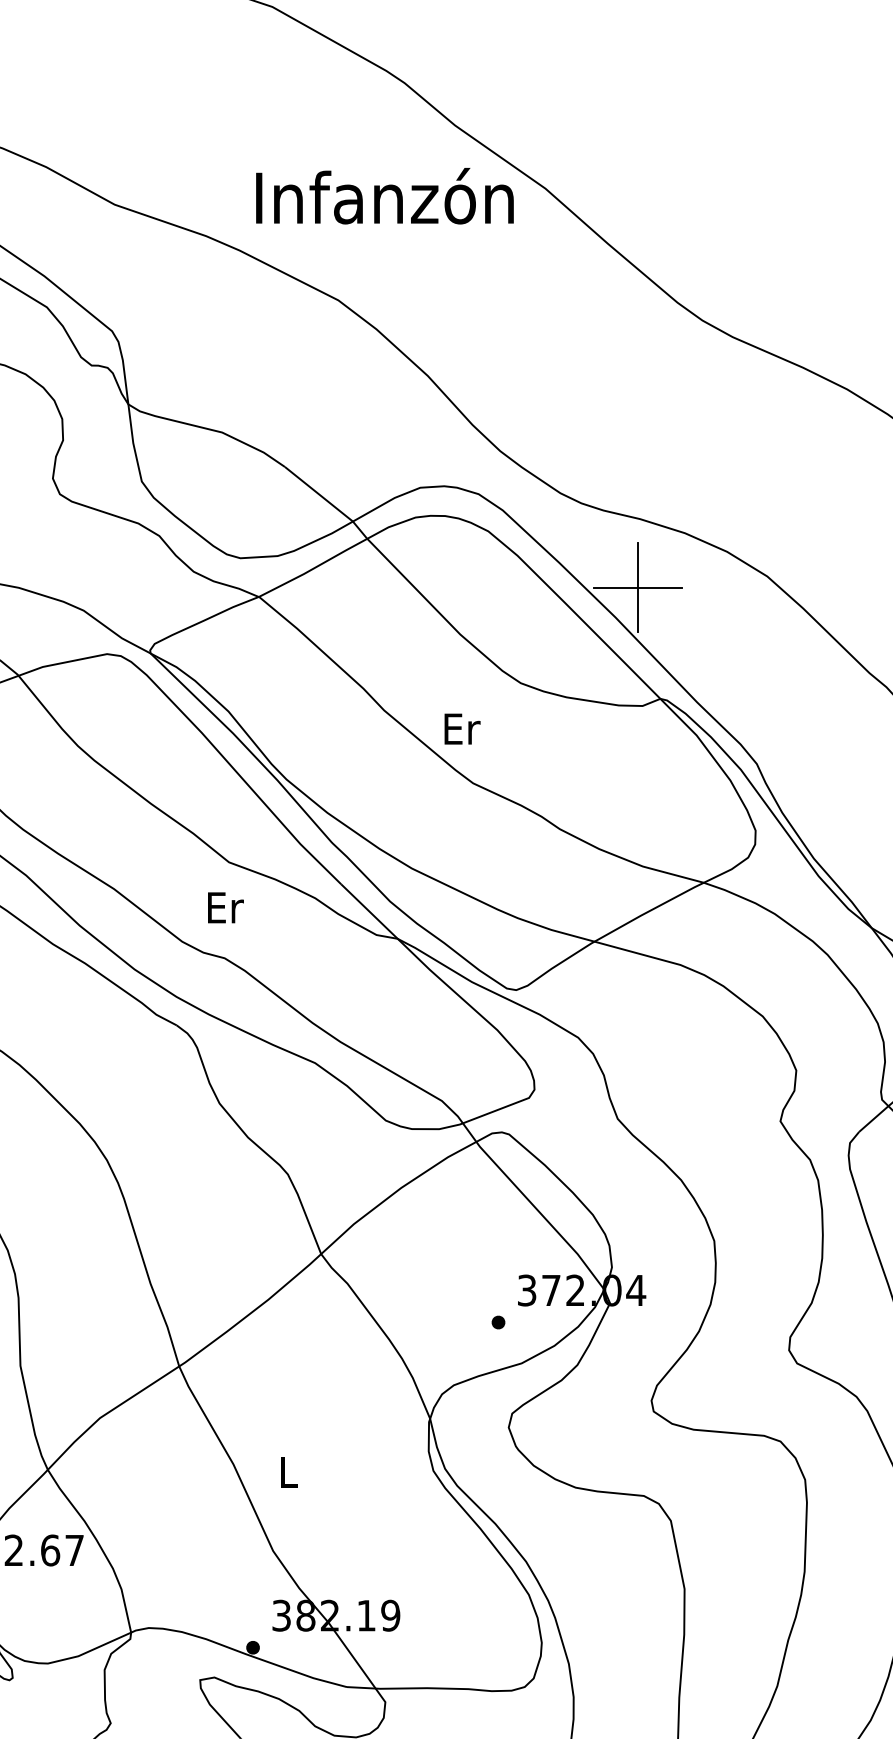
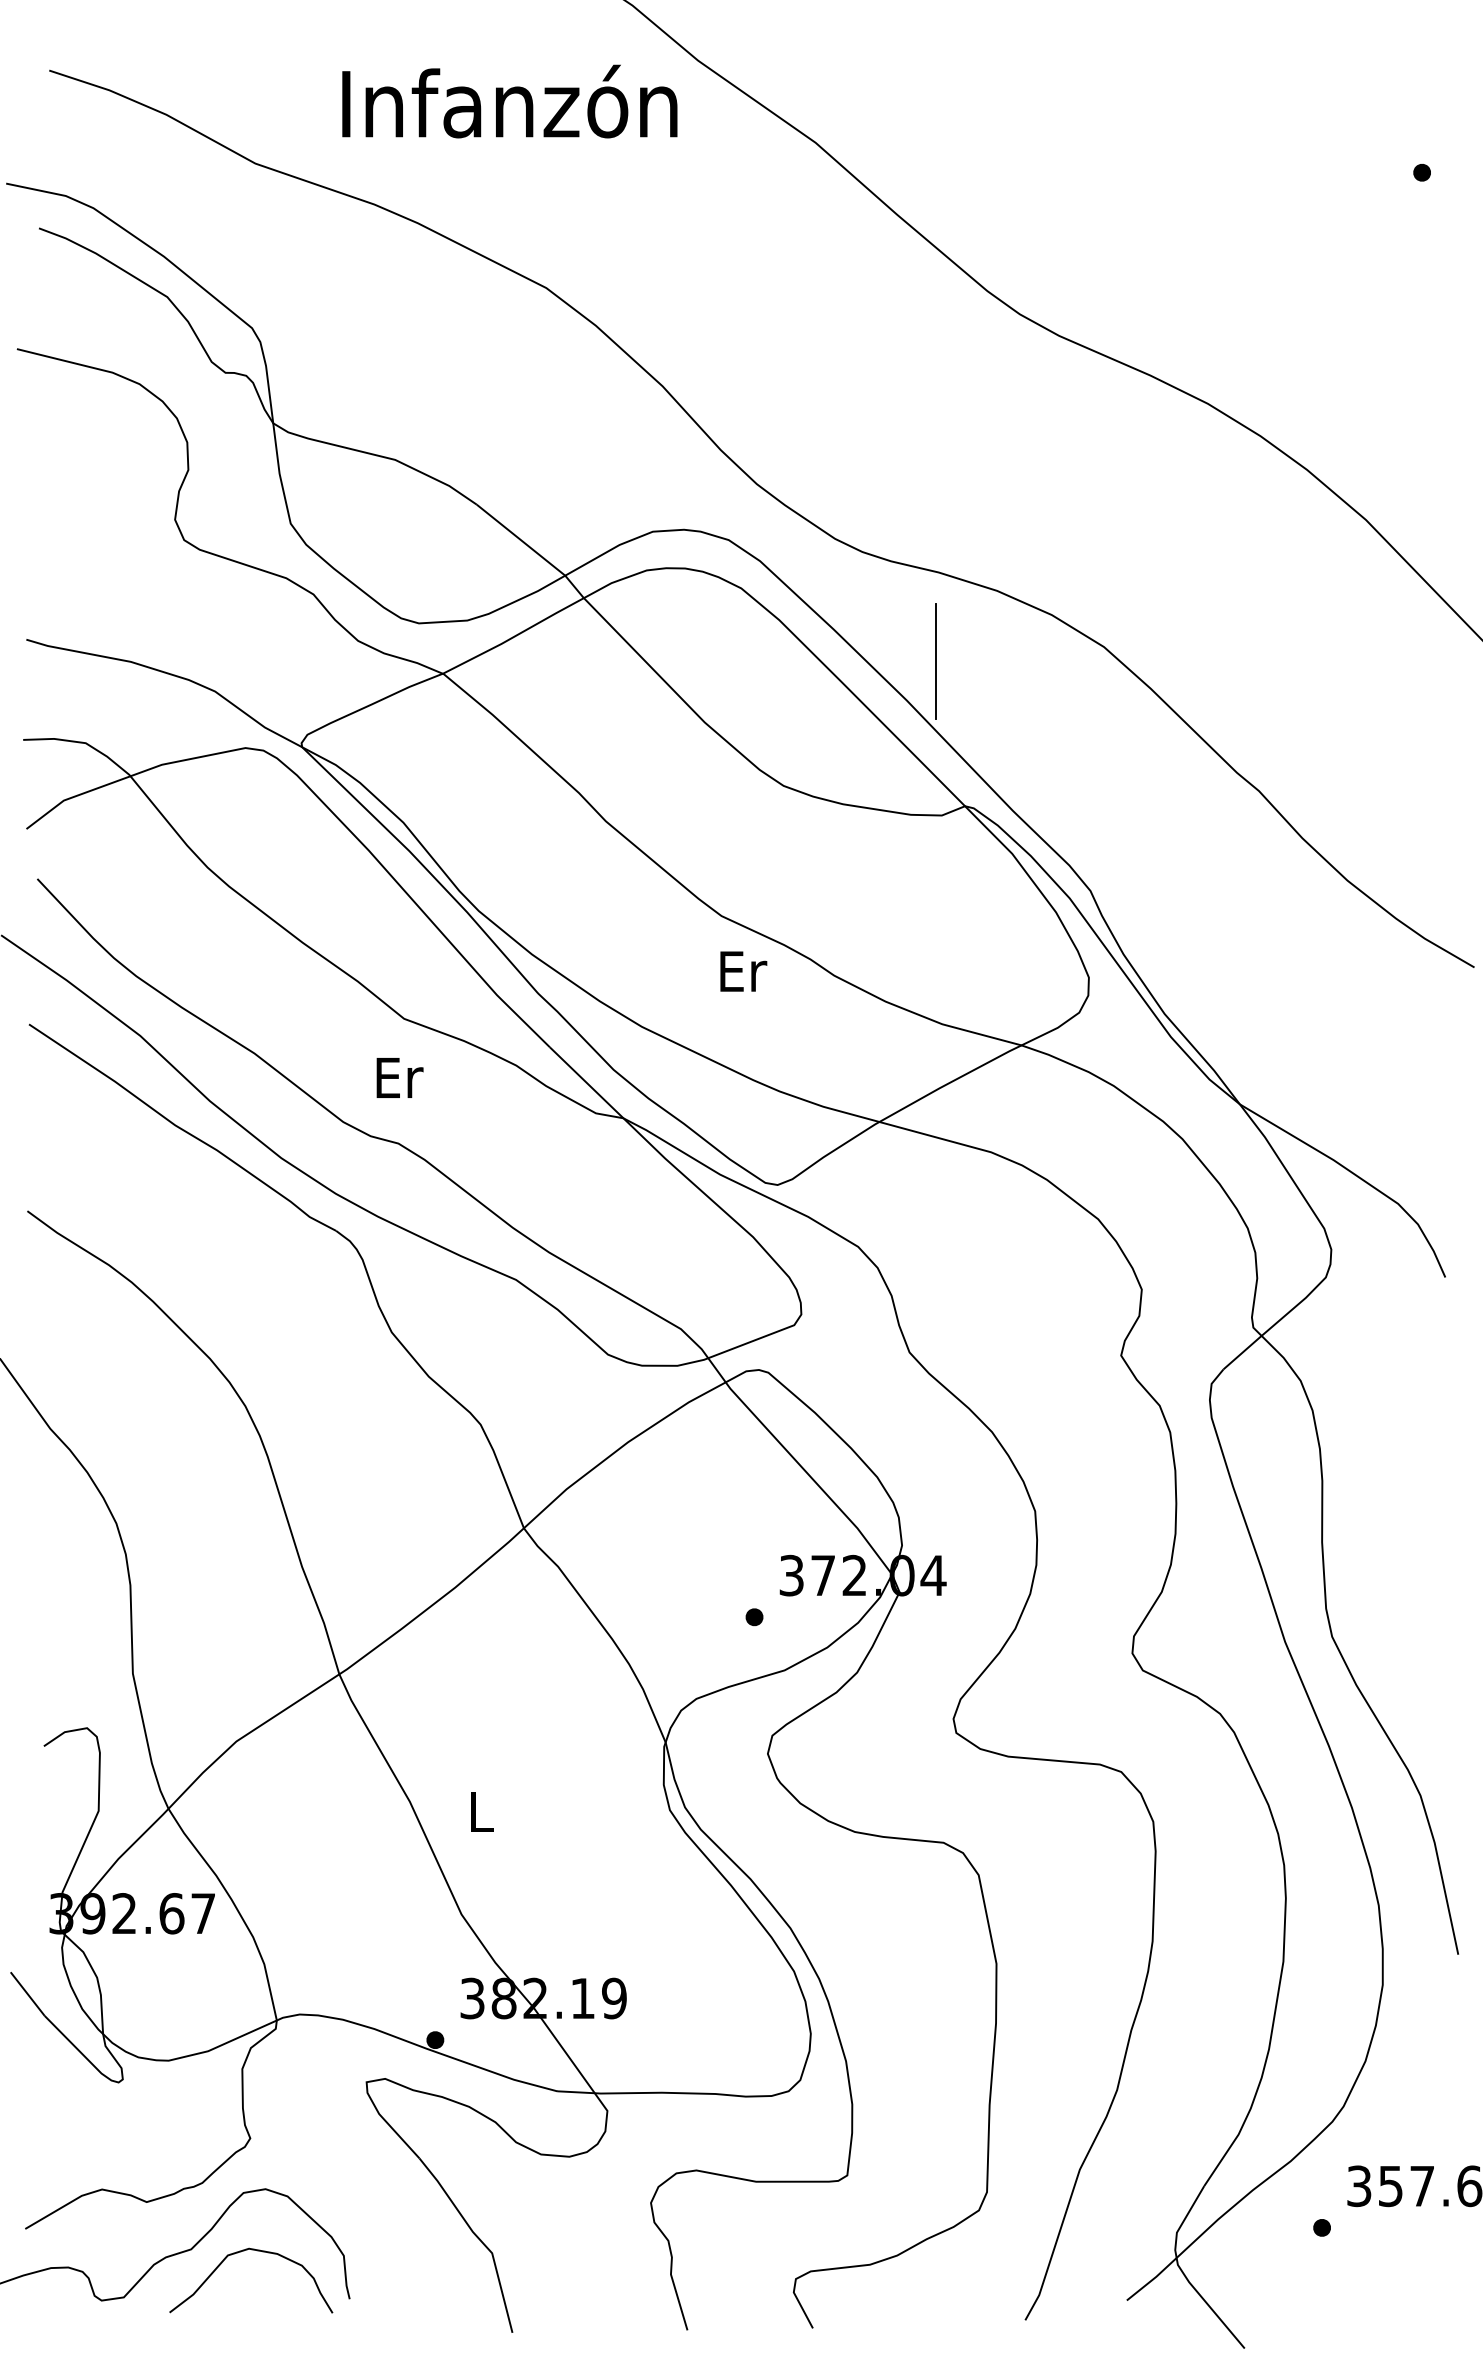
text: (384, 196) -> (509, 101), moved
line: (637, 587) -> (935, 661), removed
text: (462, 729) -> (743, 971), moved

